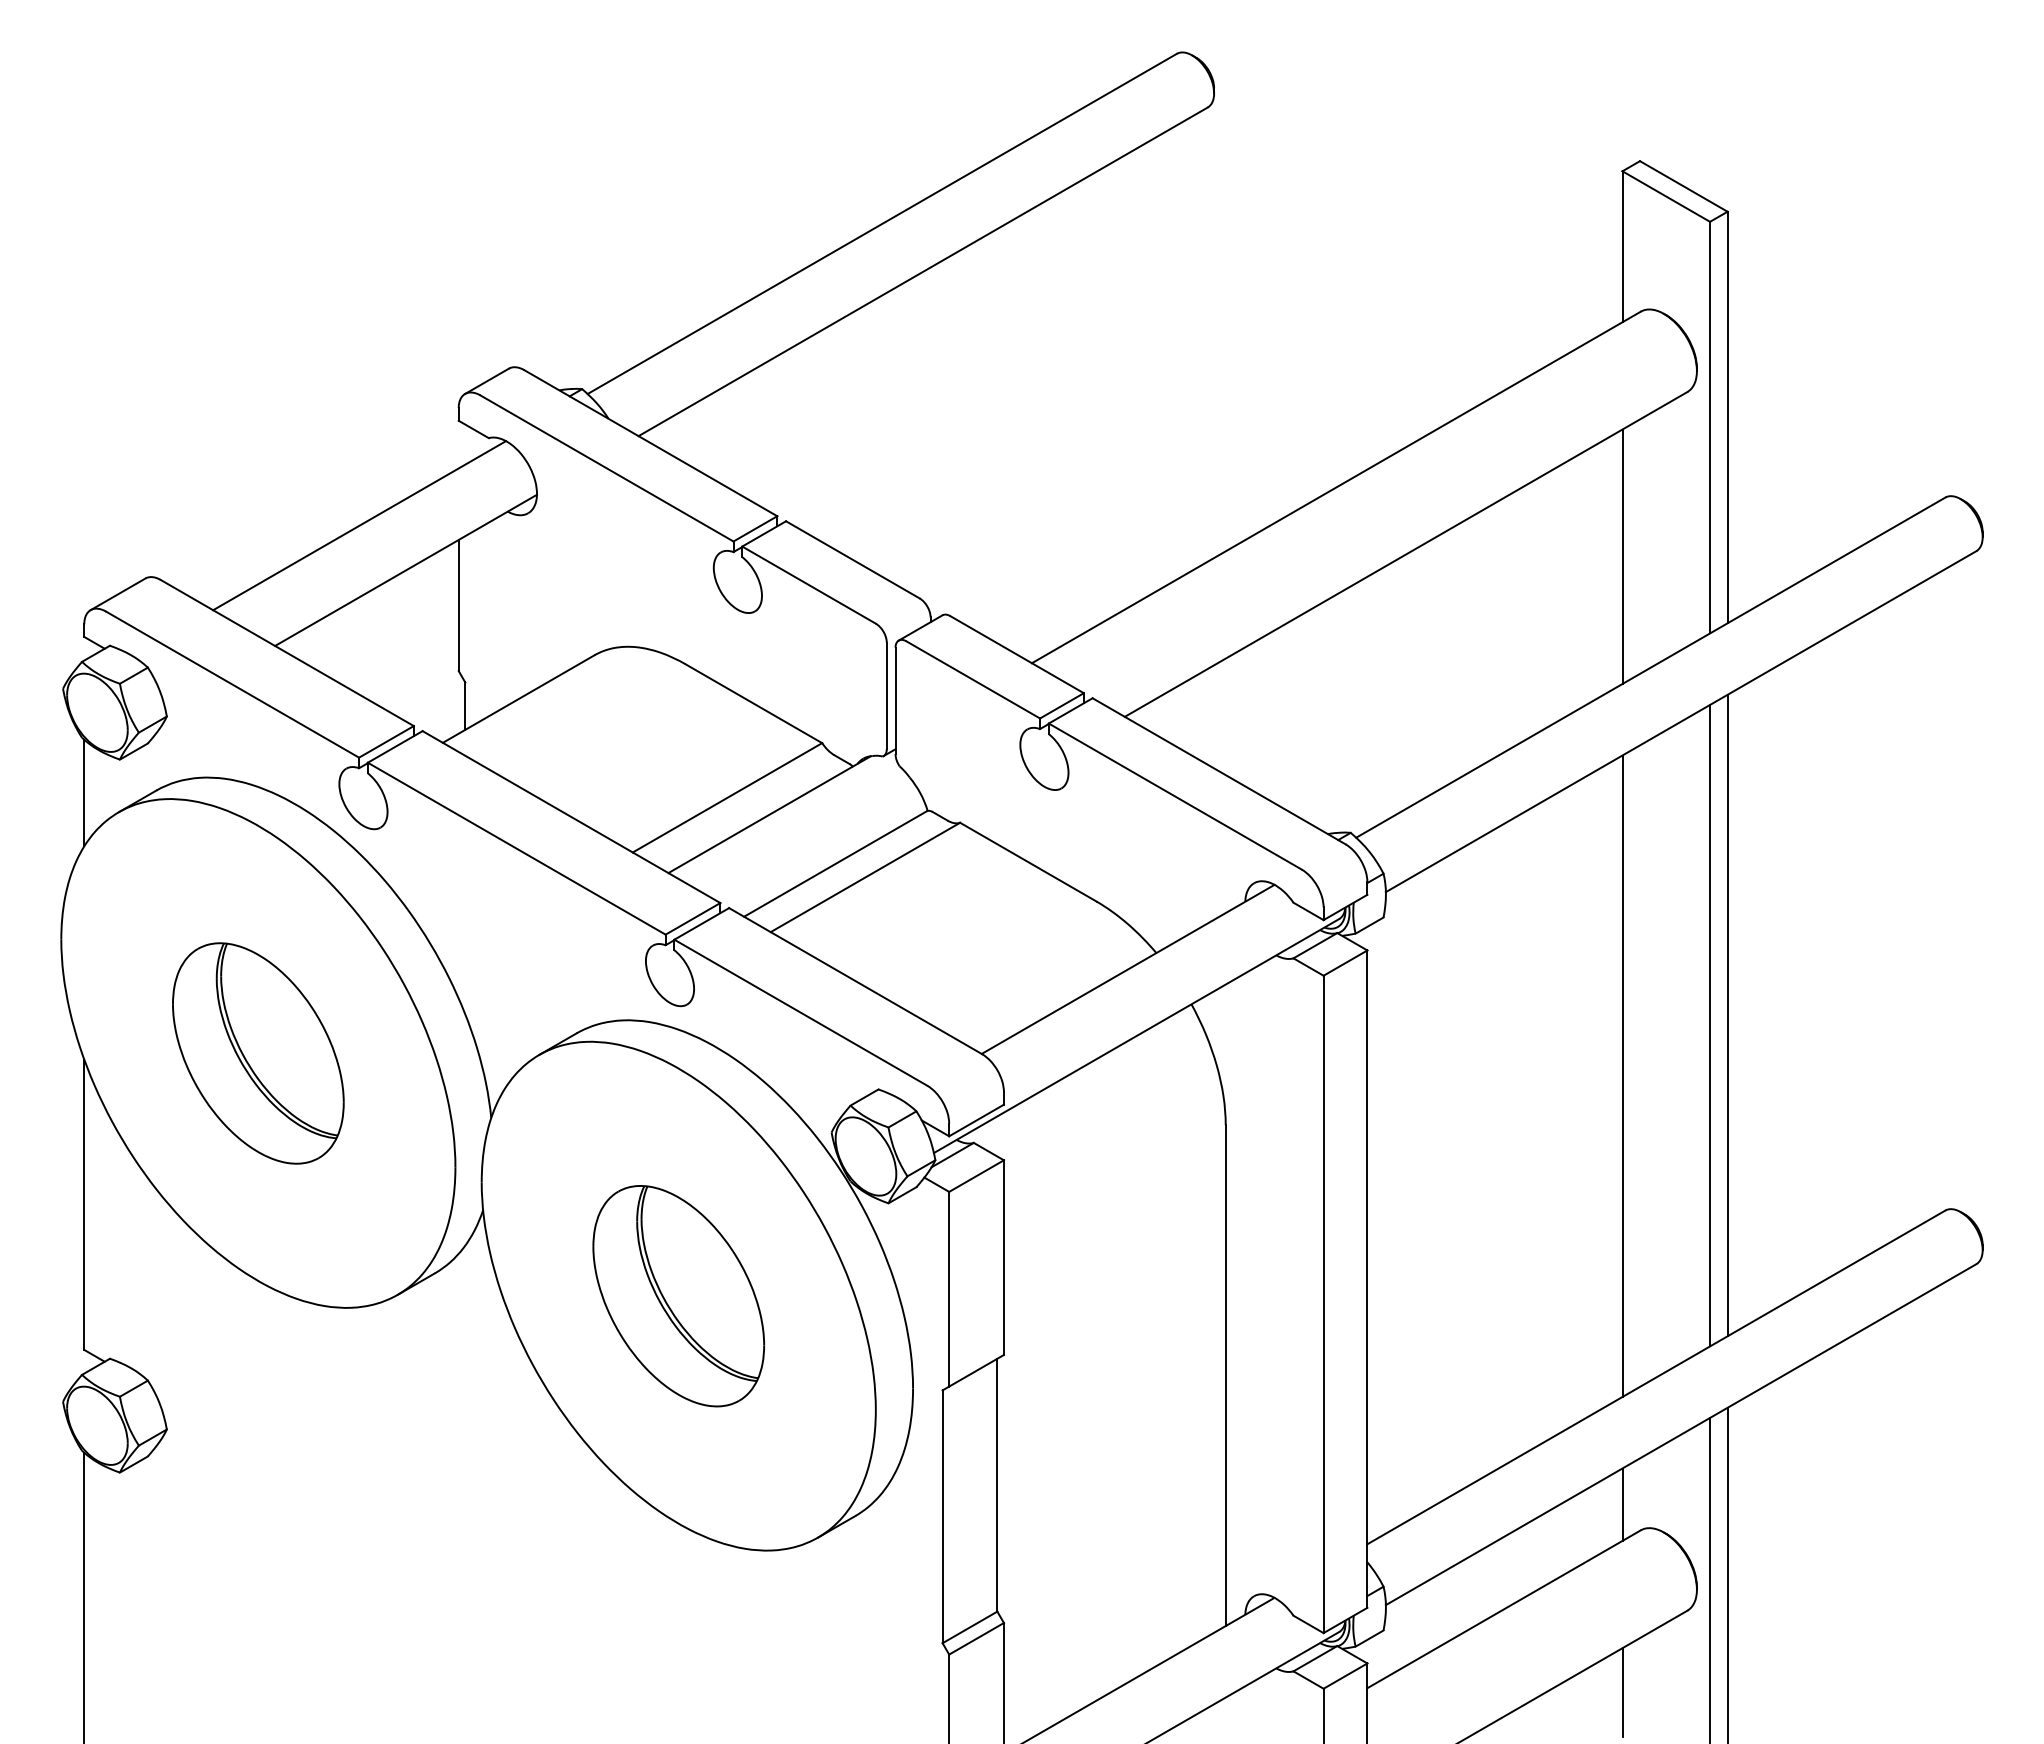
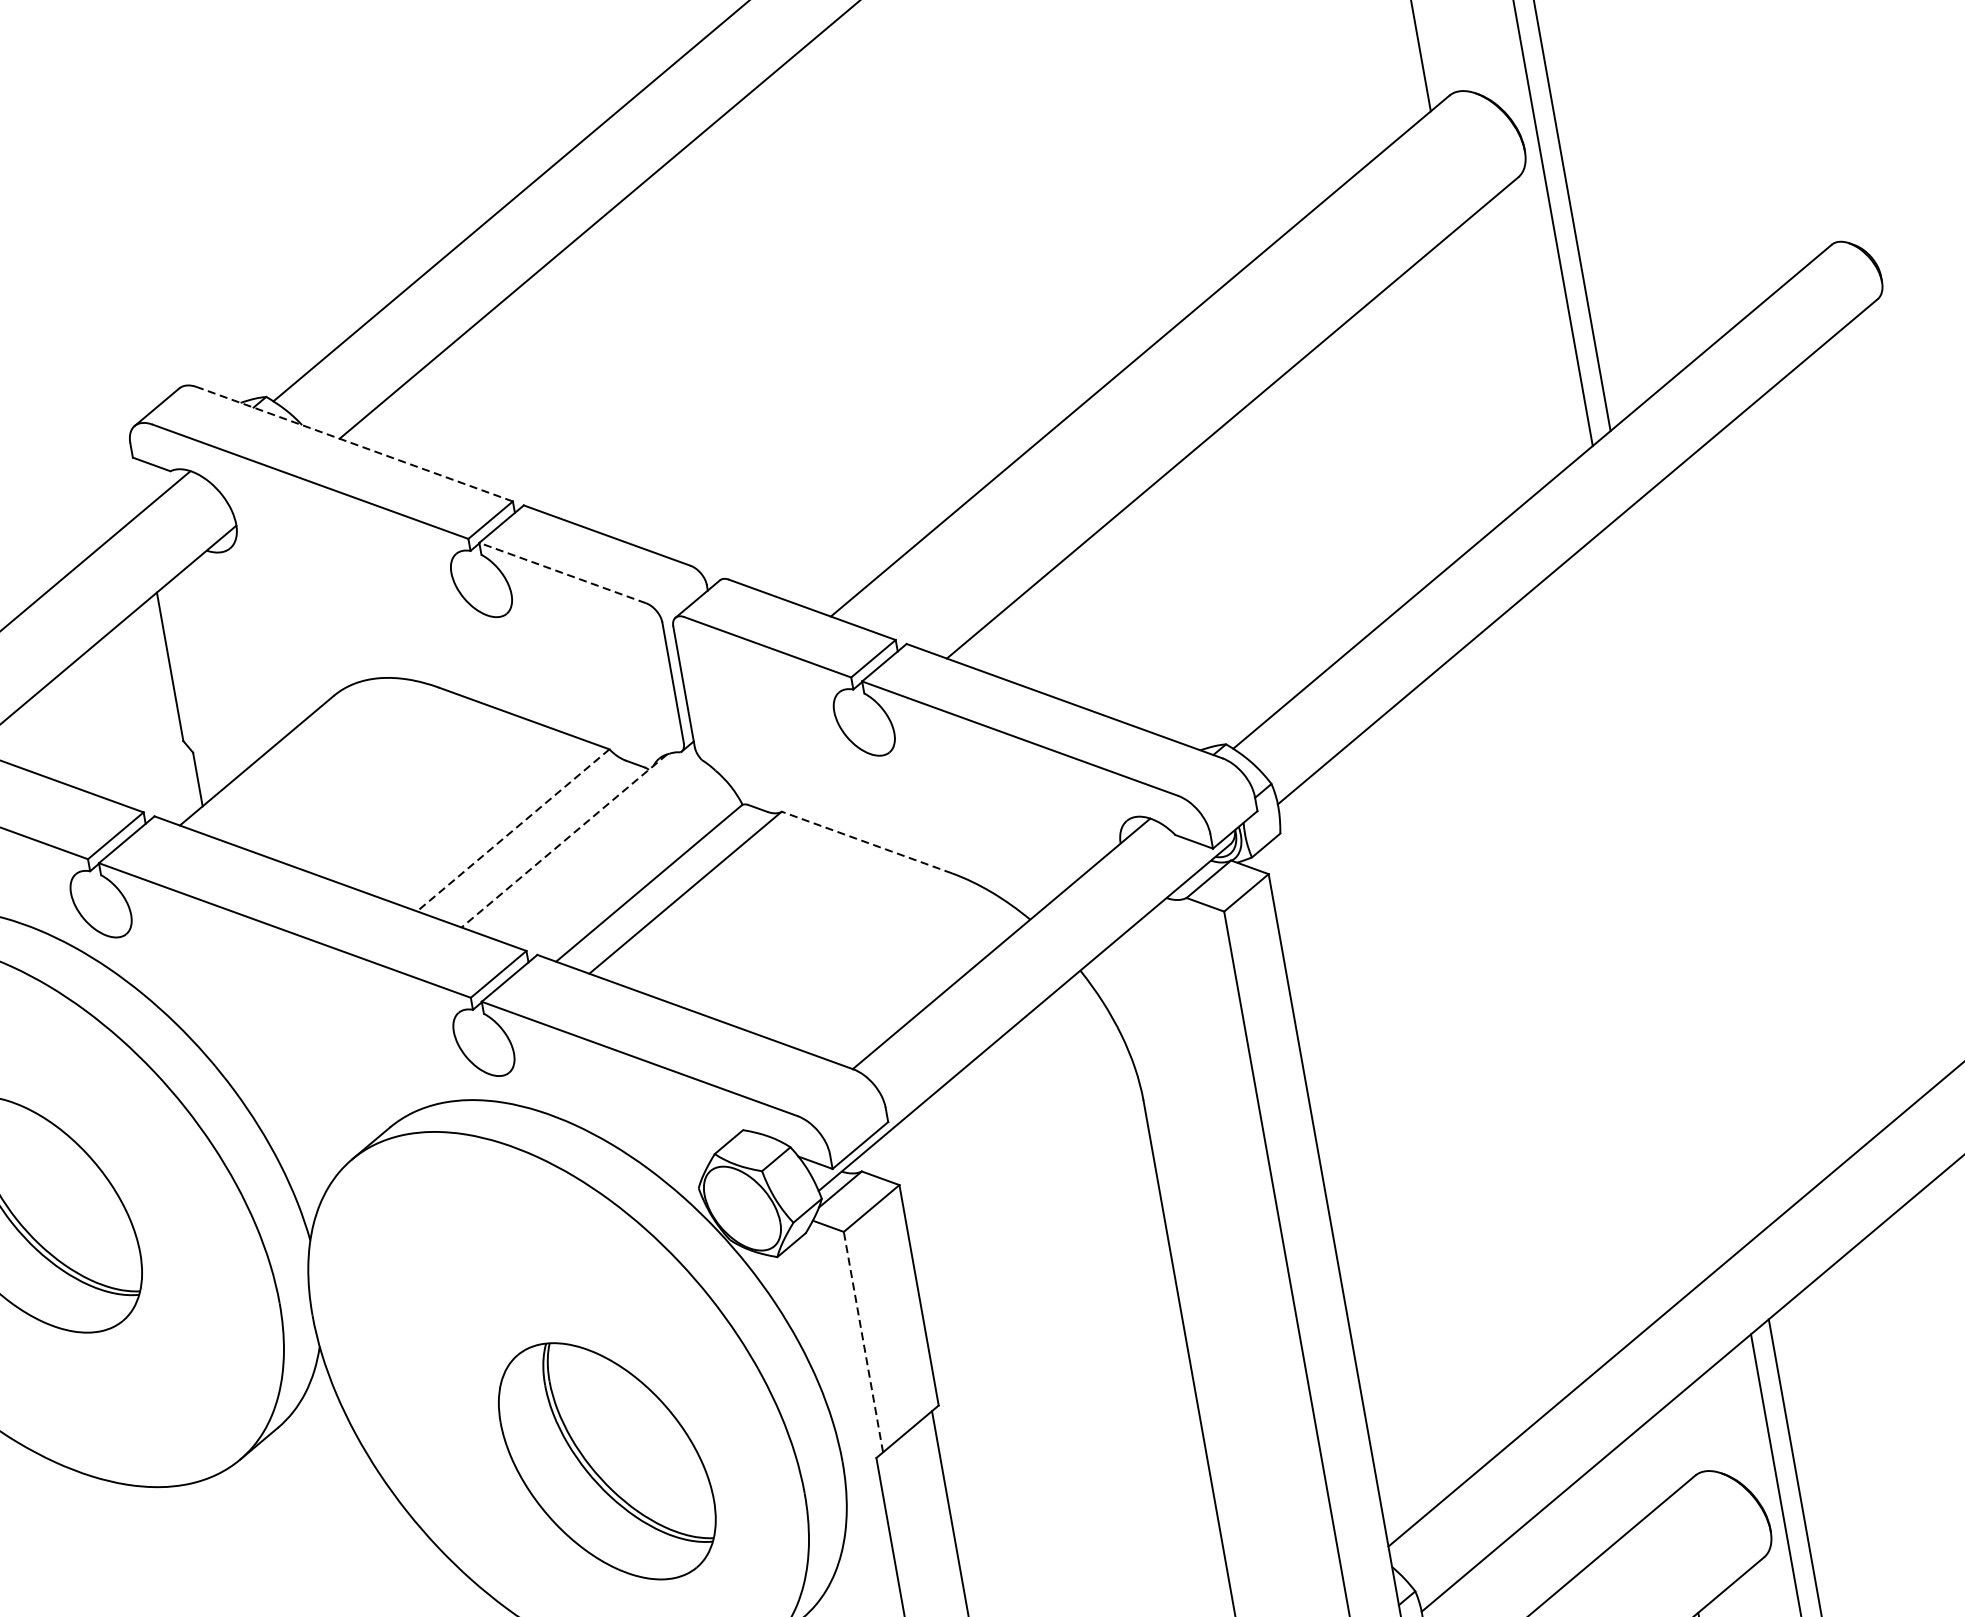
line: (650, 442) -> (354, 443), solid -> dashed
line: (1622, 556) -> (1478, 376), removed
line: (808, 584) -> (561, 572), solid -> dashed
line: (727, 798) -> (513, 831), solid -> dashed
line: (769, 814) -> (564, 840), solid -> dashed
line: (1028, 862) -> (867, 842), solid -> dashed
line: (1727, 1015) -> (1689, 875), removed
line: (1710, 1025) -> (1672, 889), removed
line: (1622, 1075) -> (1582, 964), removed
line: (949, 1288) -> (863, 1341), solid -> dashed
part: (678, 1296) -> (607, 1461), moved
line: (1622, 1504) -> (1669, 1450), removed

